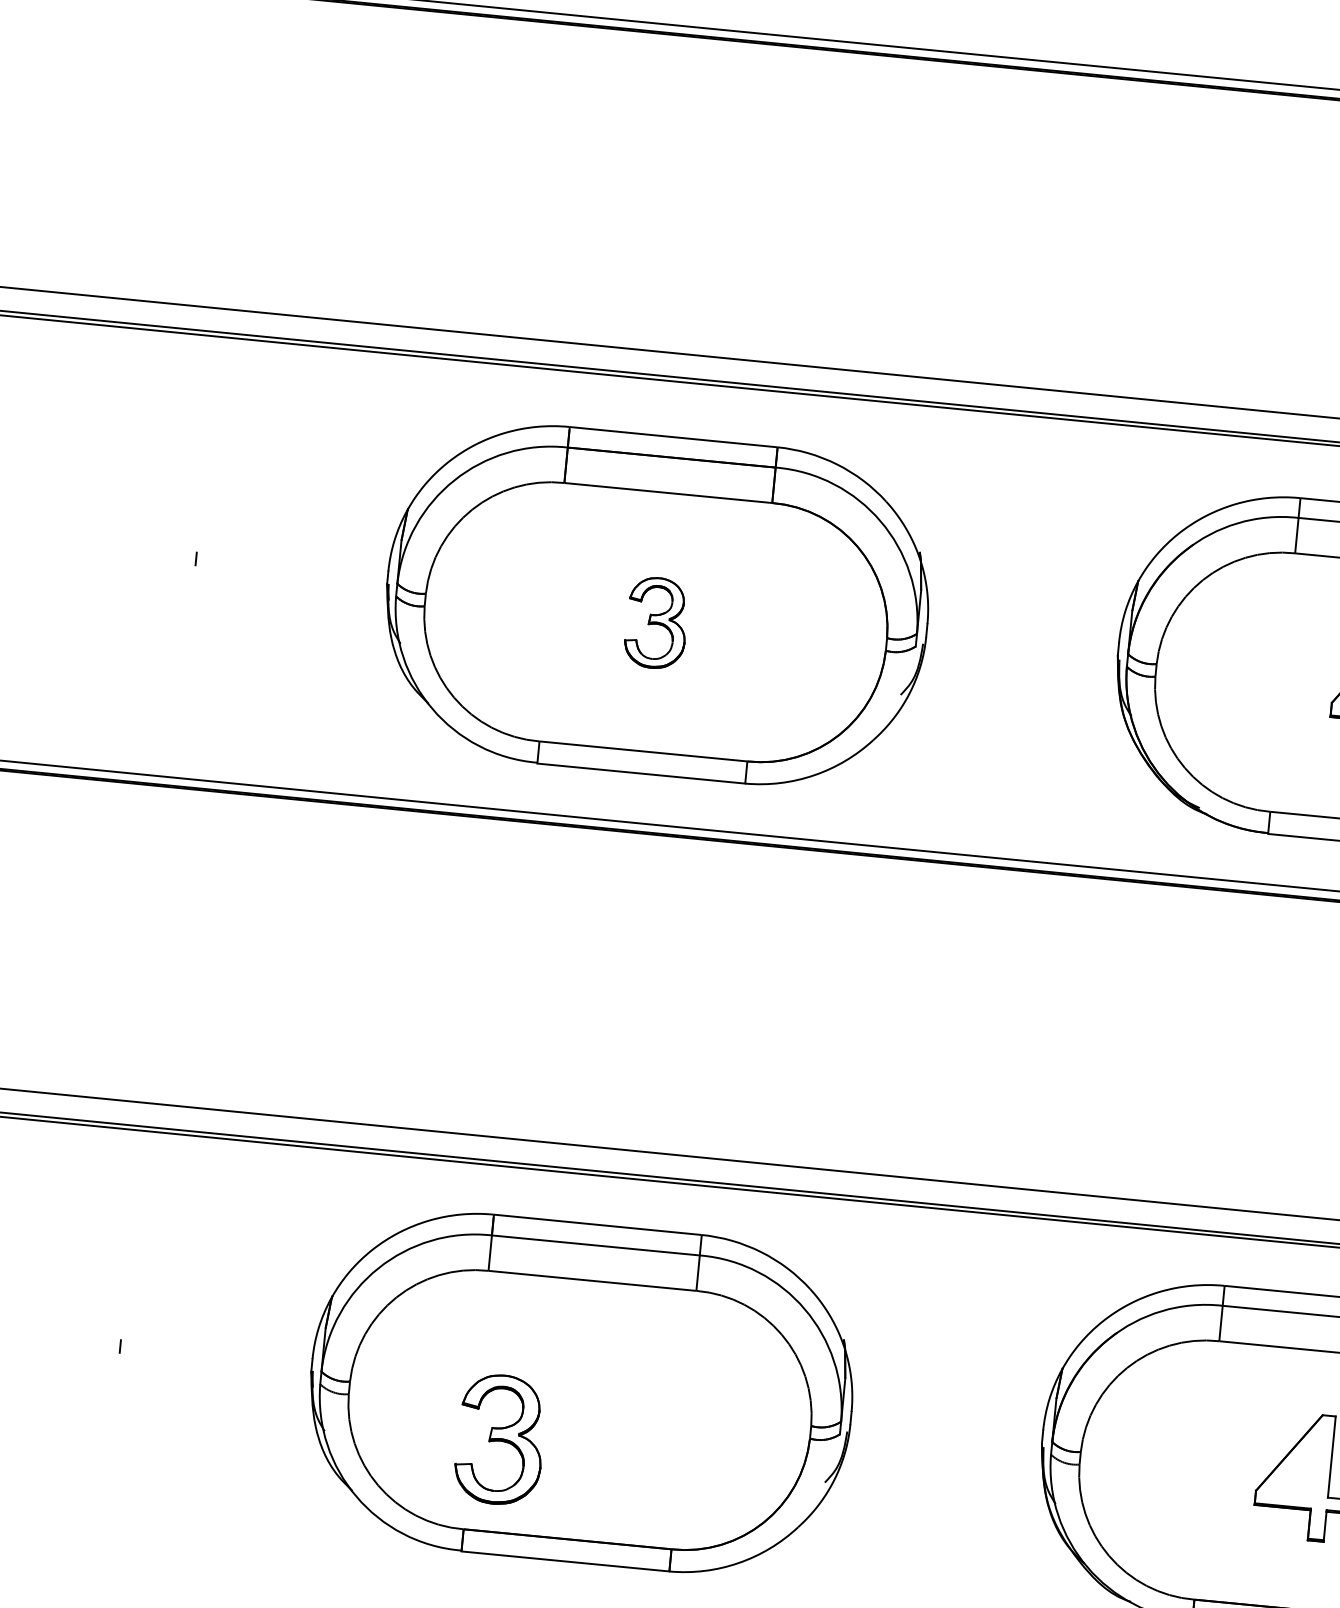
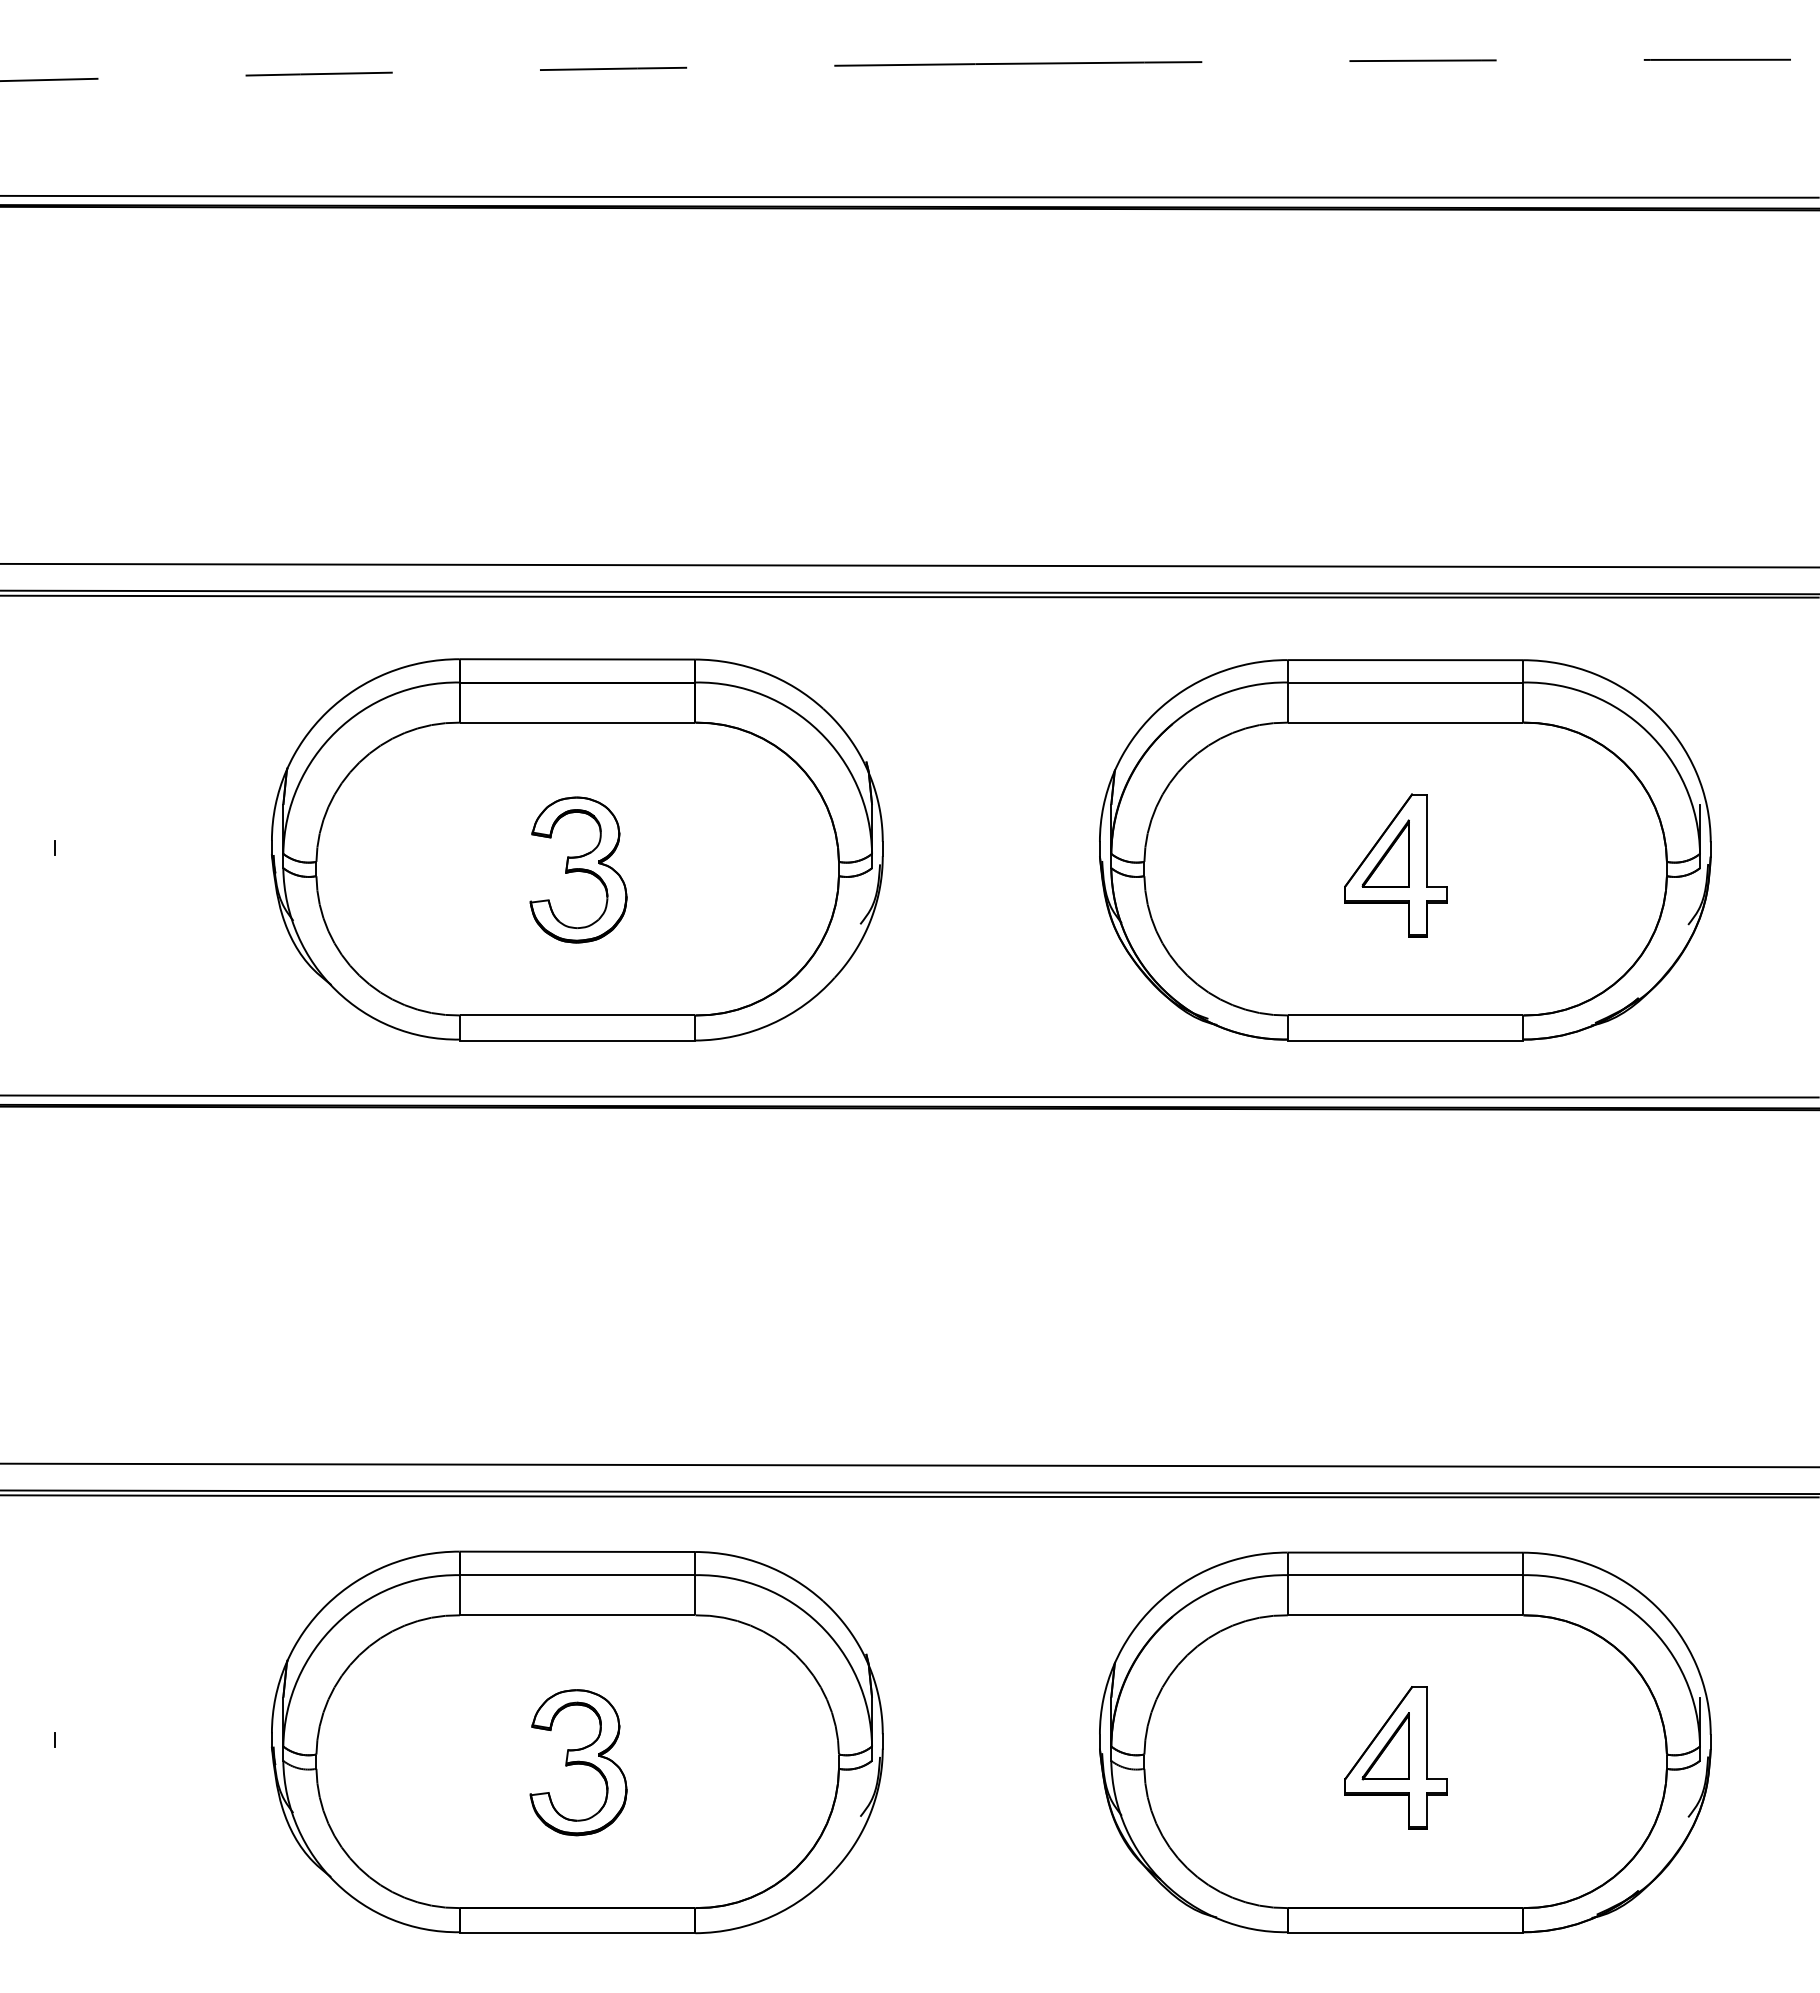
part: (656, 622) -> (578, 869), size x1.43
part: (500, 1439) -> (578, 1762), moved
part: (1294, 1465) -> (1385, 1746), added

